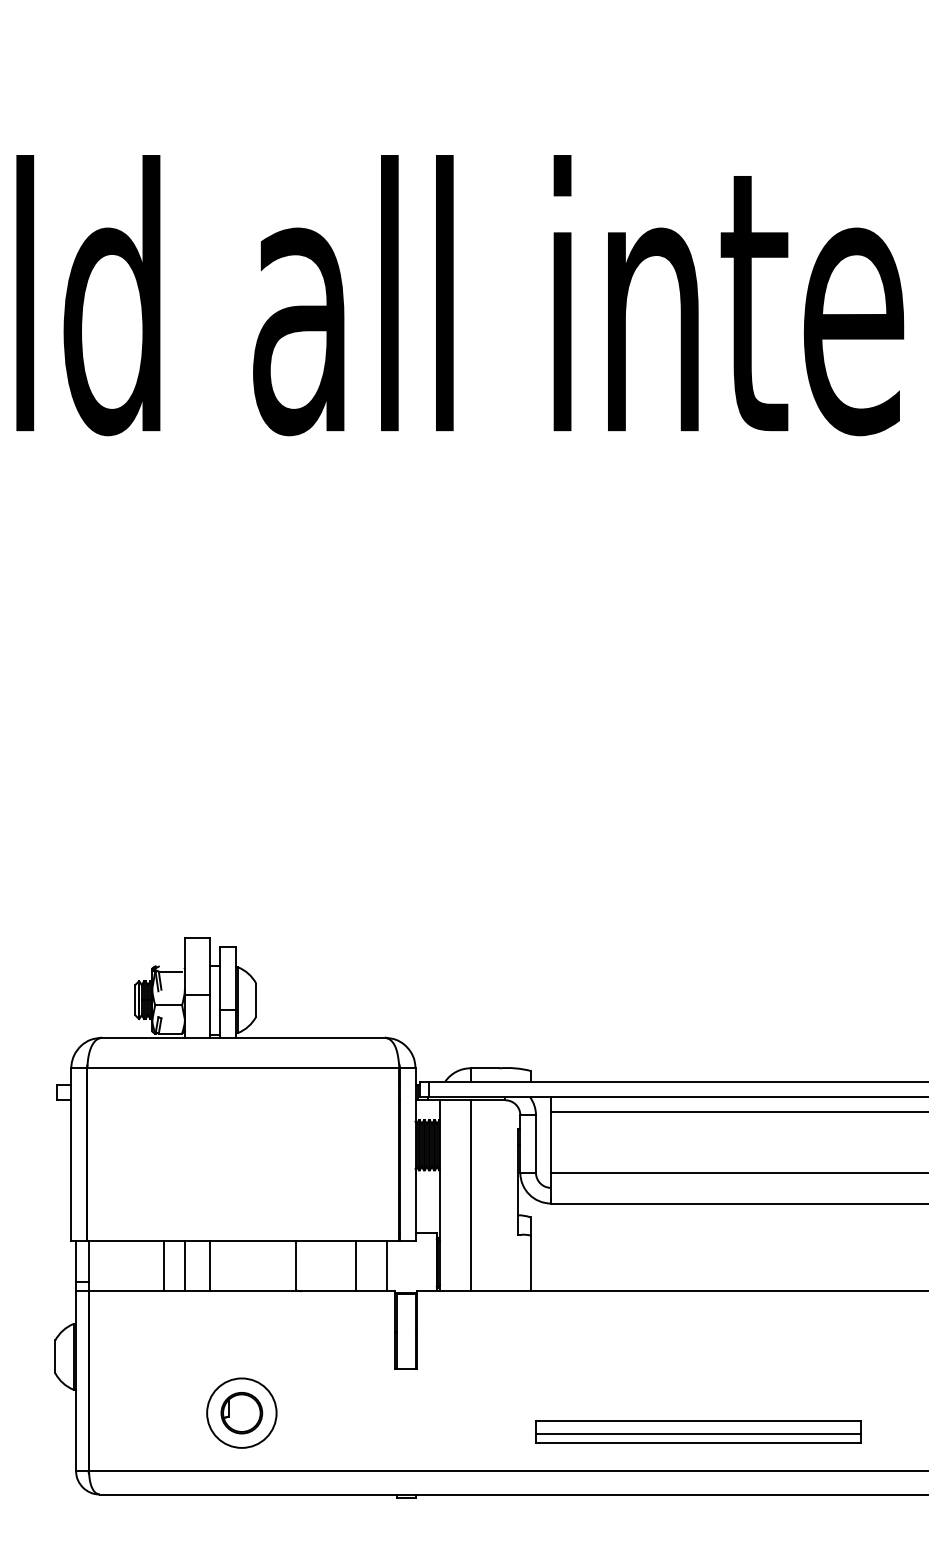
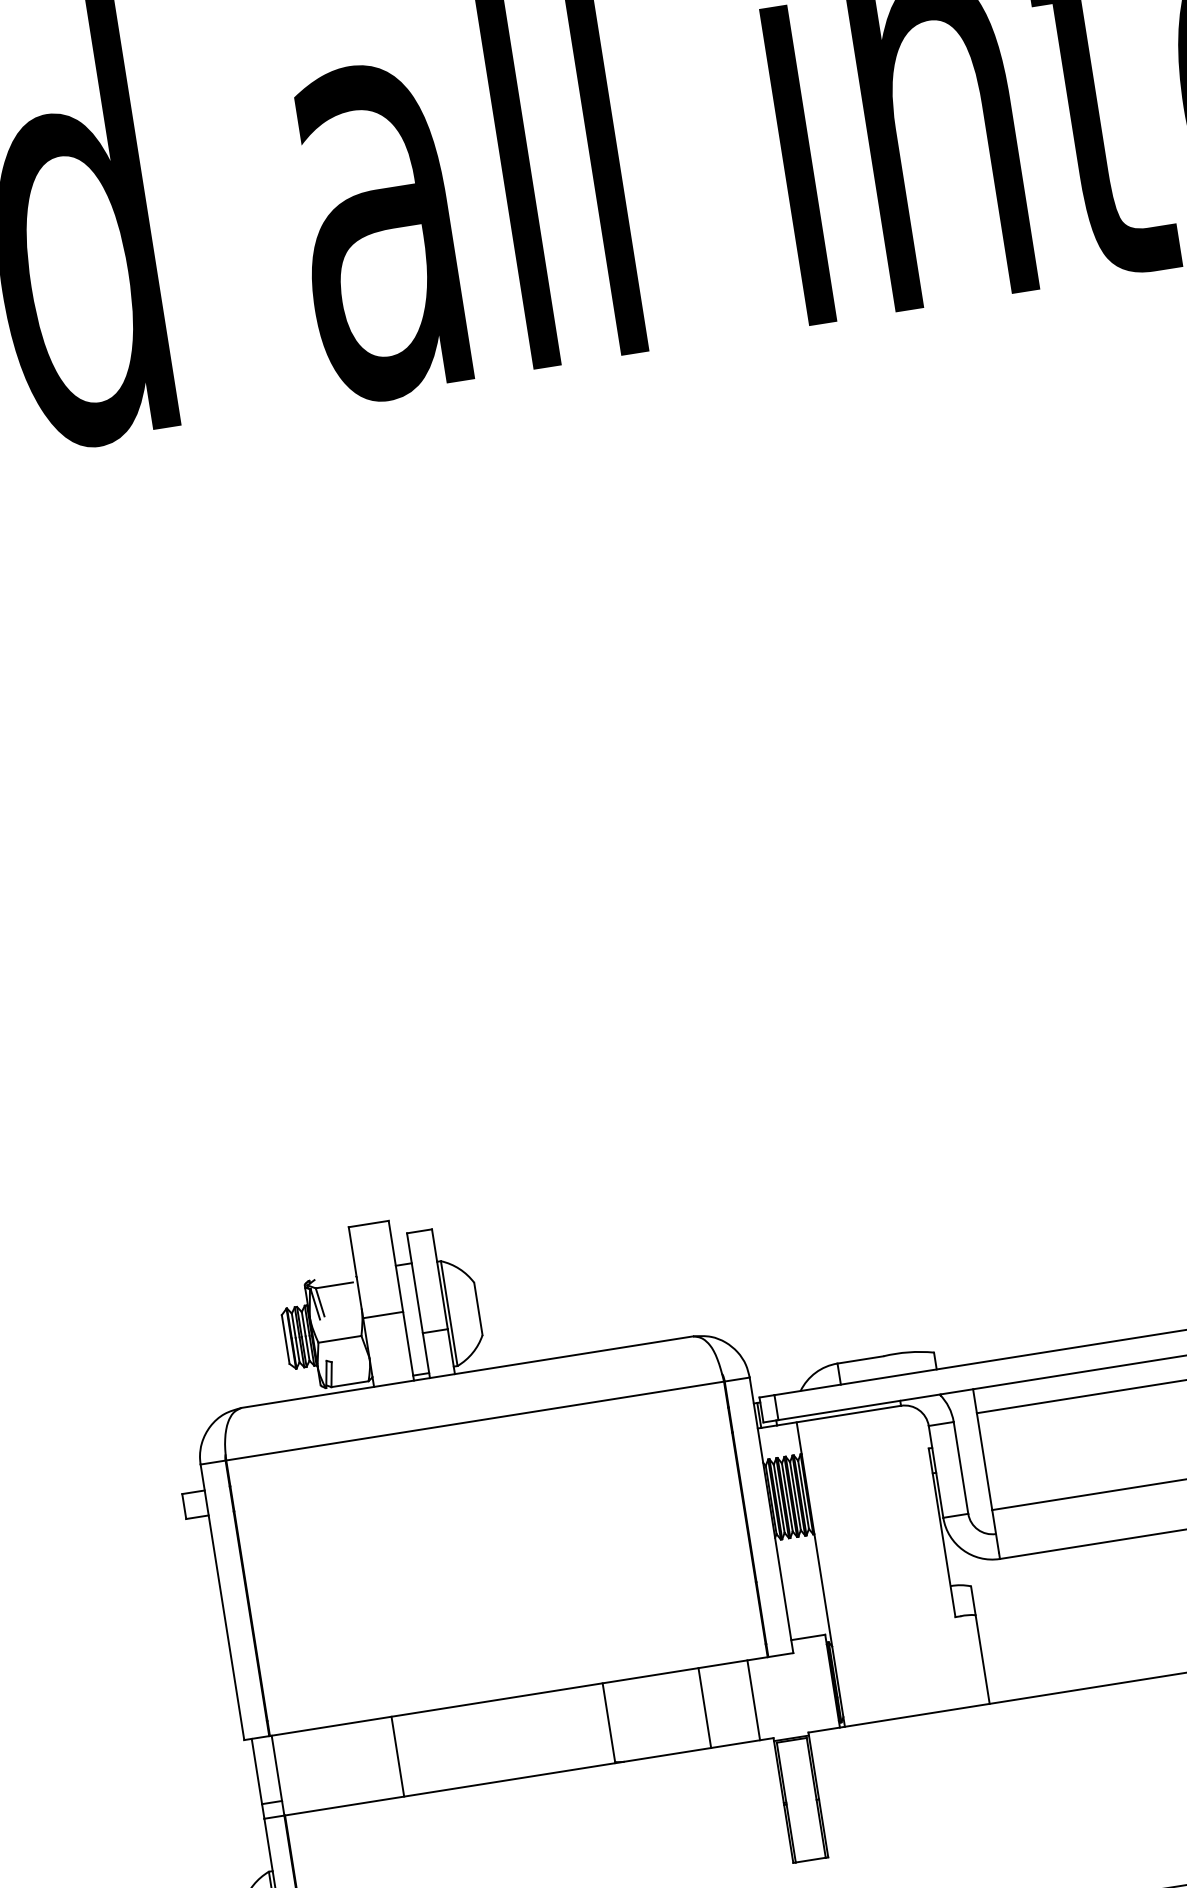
line: (470, 1195) -> (869, 1566), removed
line: (184, 1266) -> (431, 1752), removed
line: (209, 1266) -> (471, 1745), removed

